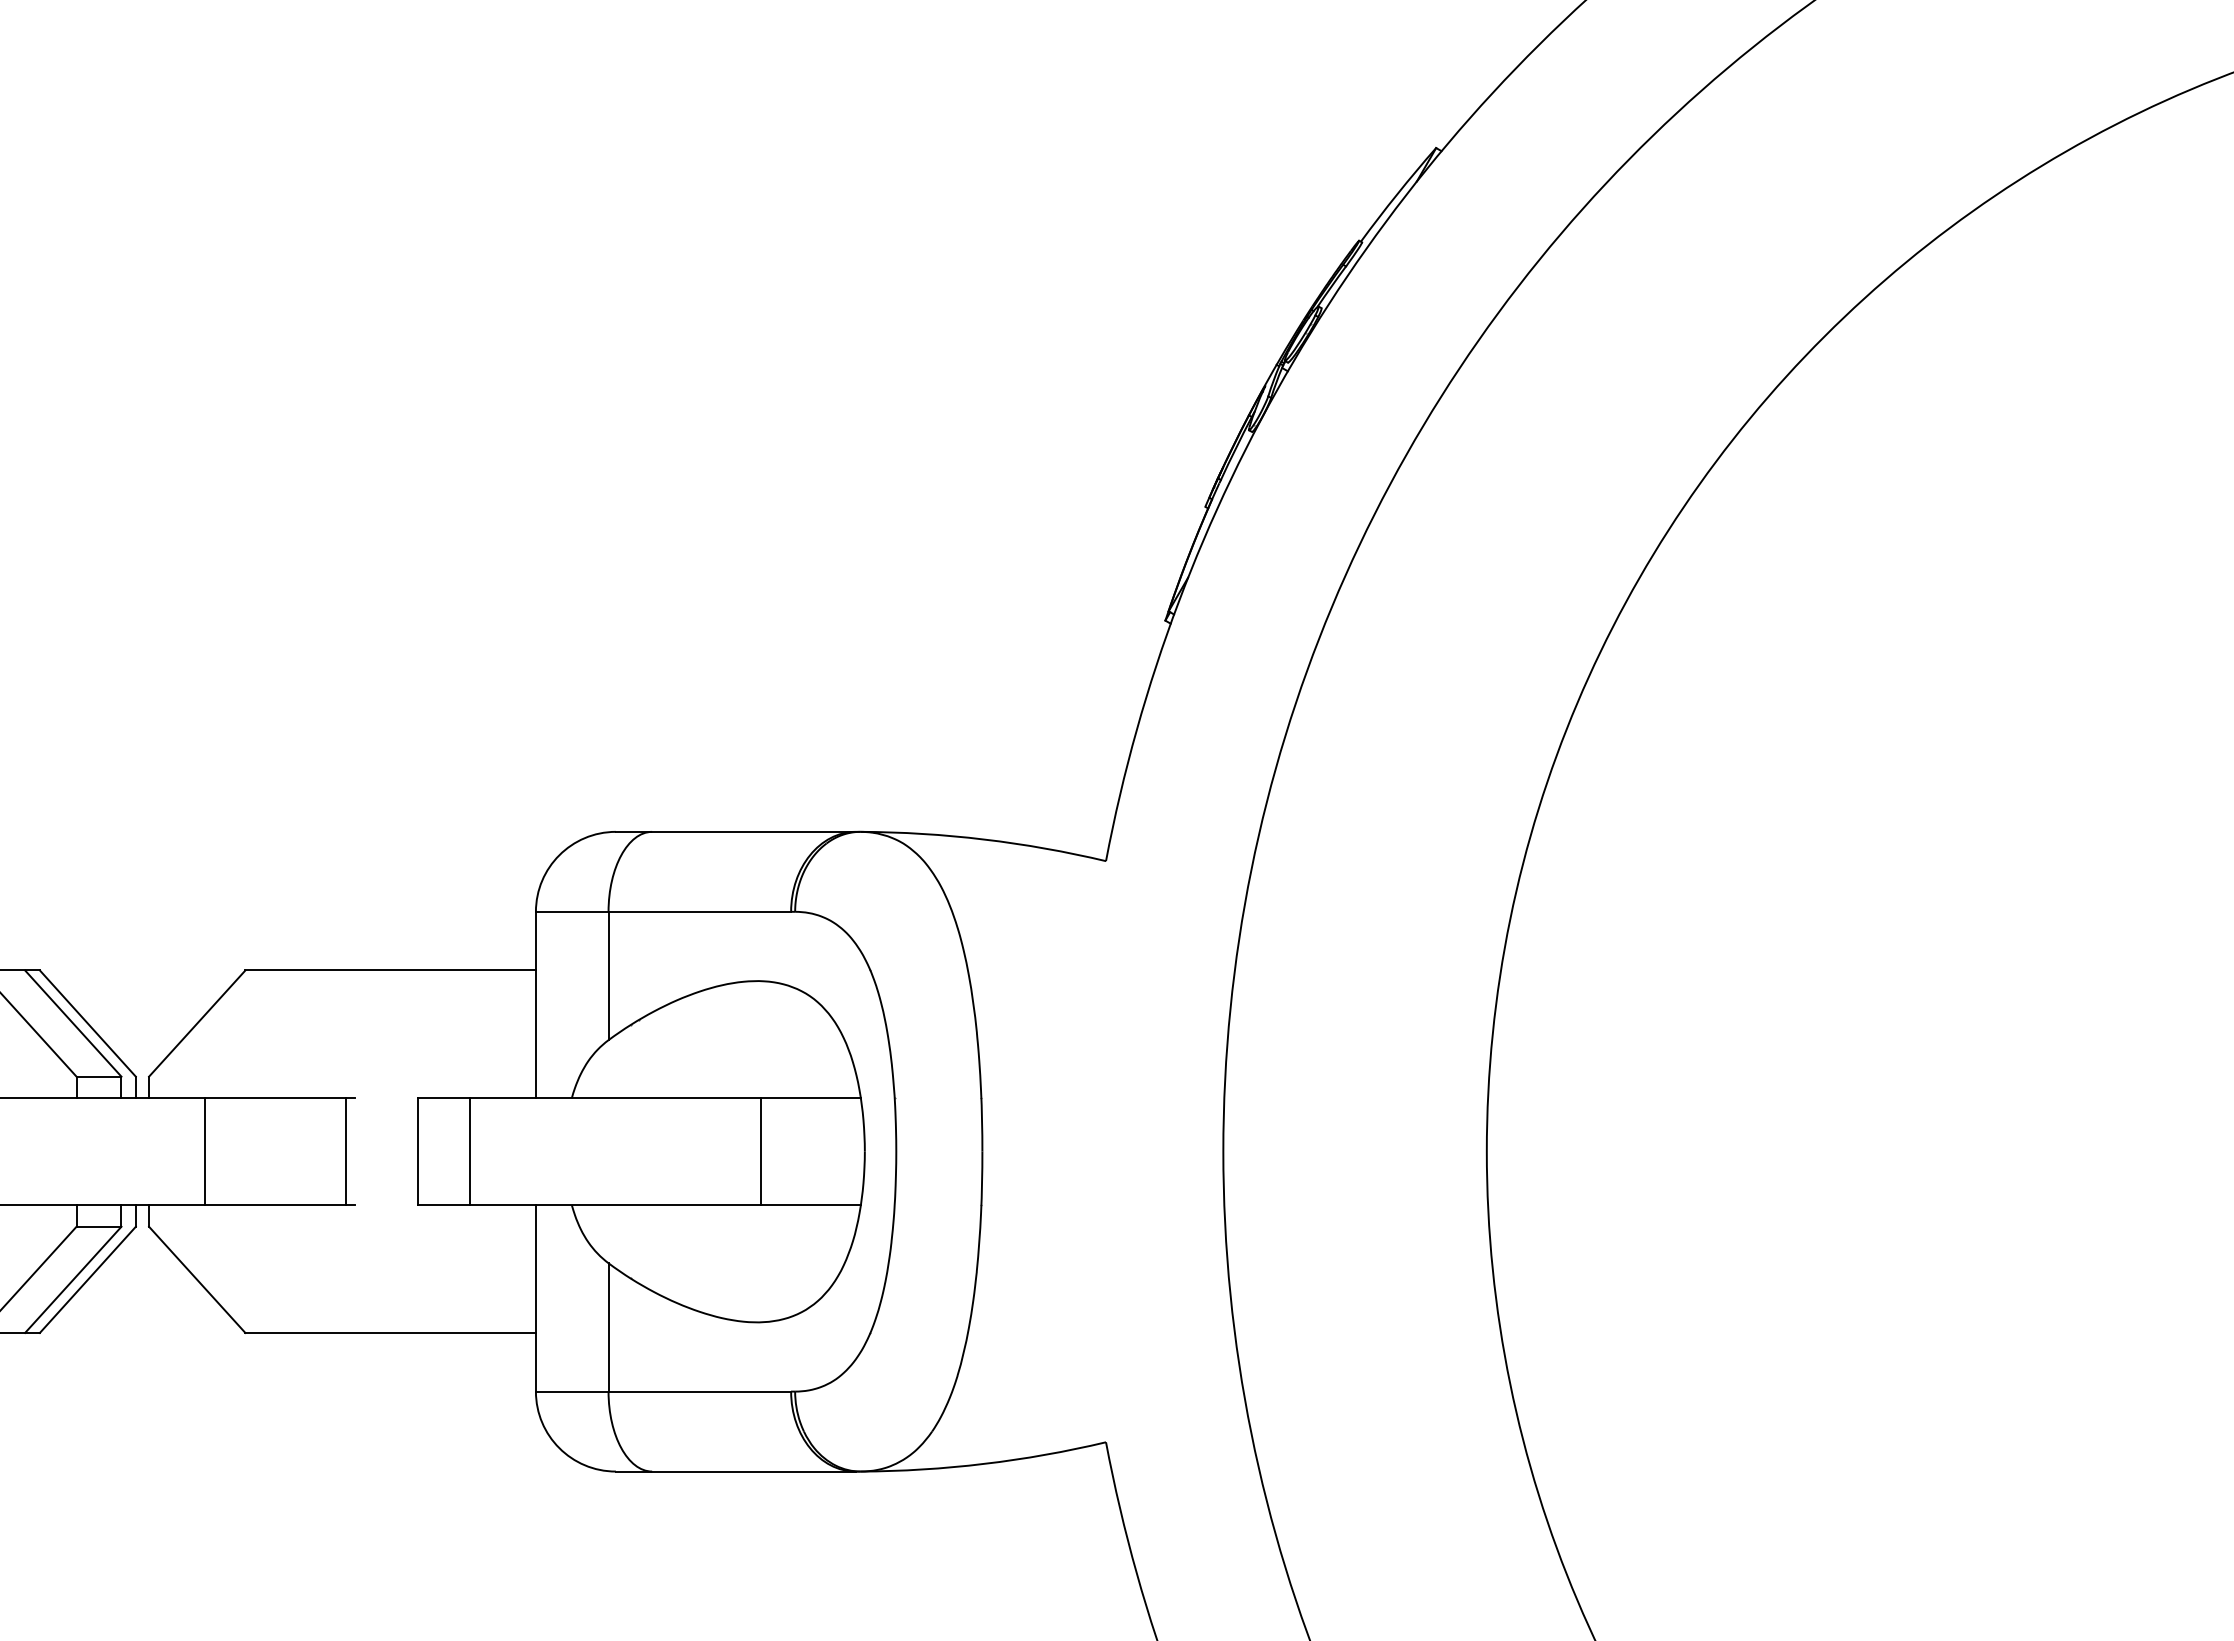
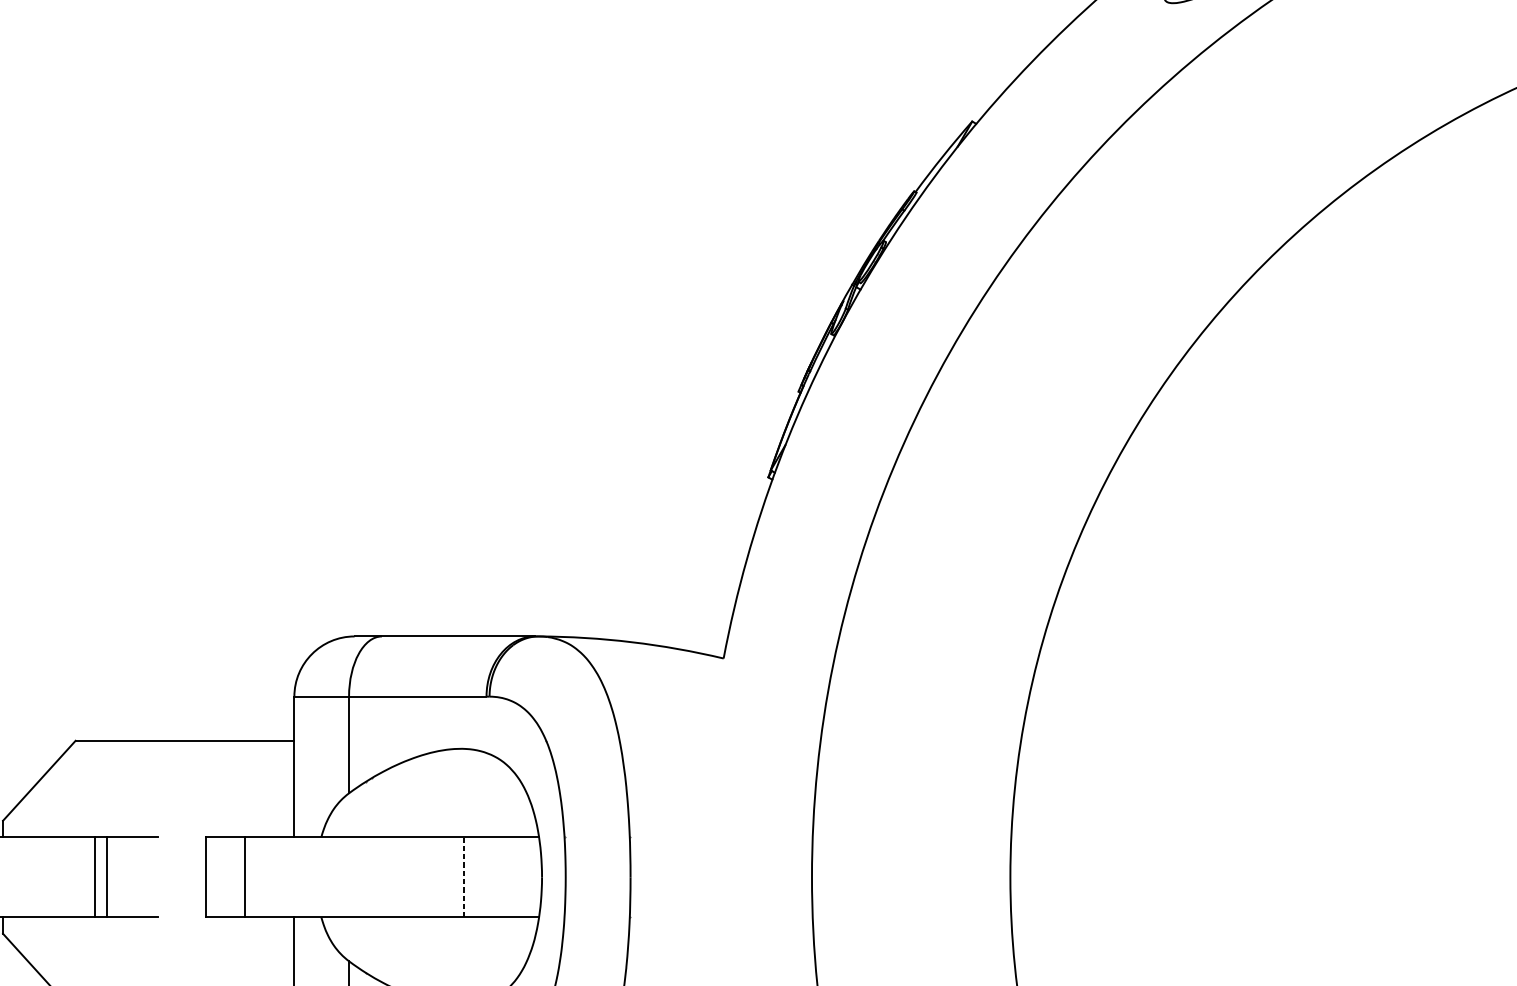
line: (204, 1151) -> (95, 877), moved
line: (345, 1151) -> (106, 877), moved
line: (760, 1151) -> (463, 877), solid -> dashed

